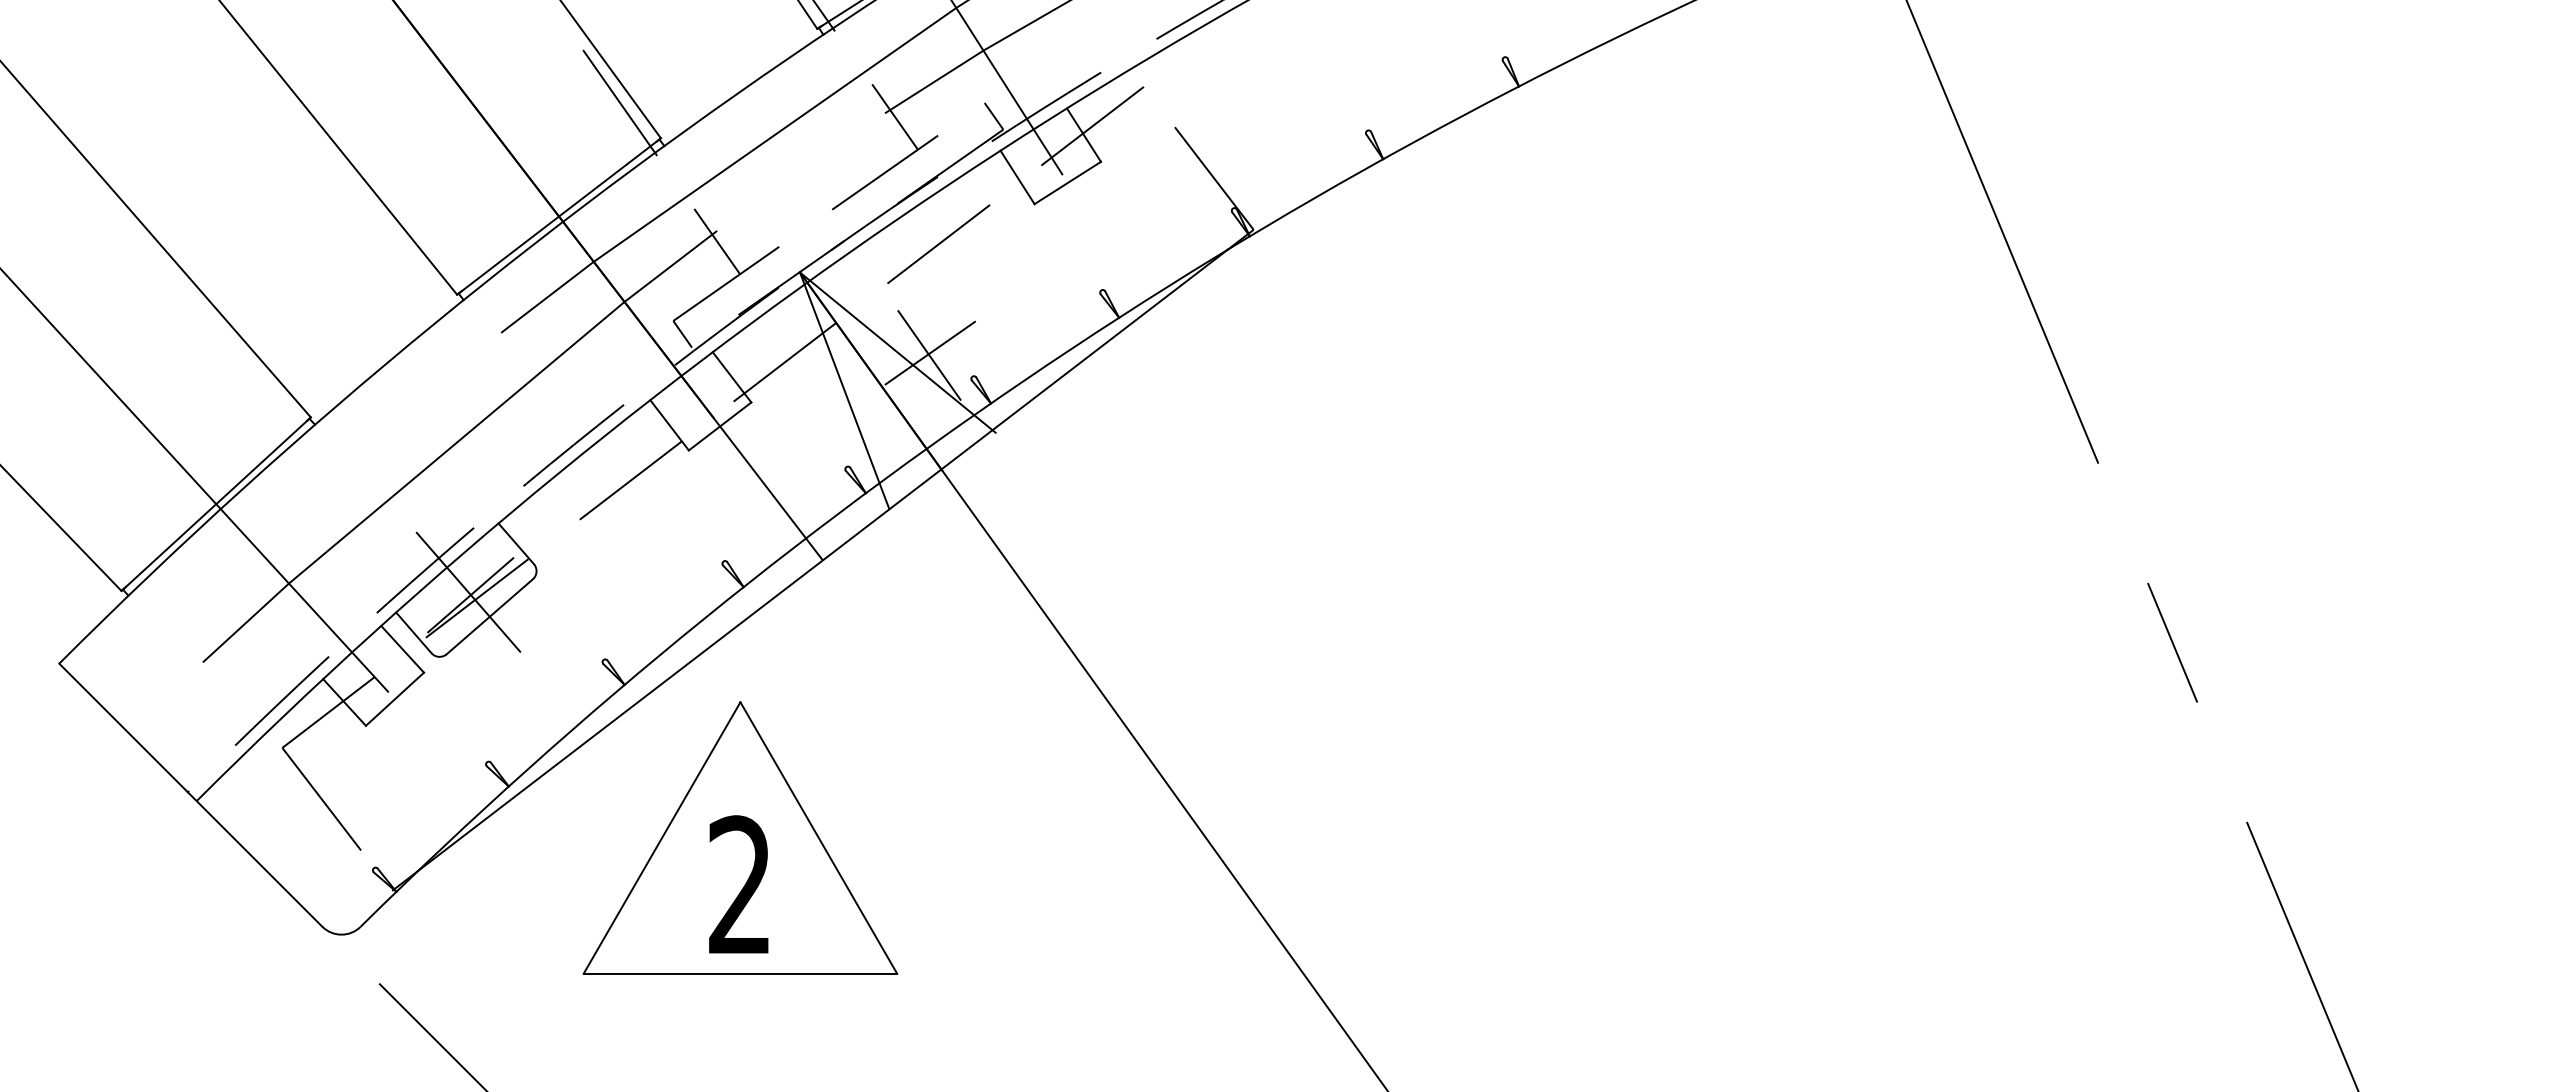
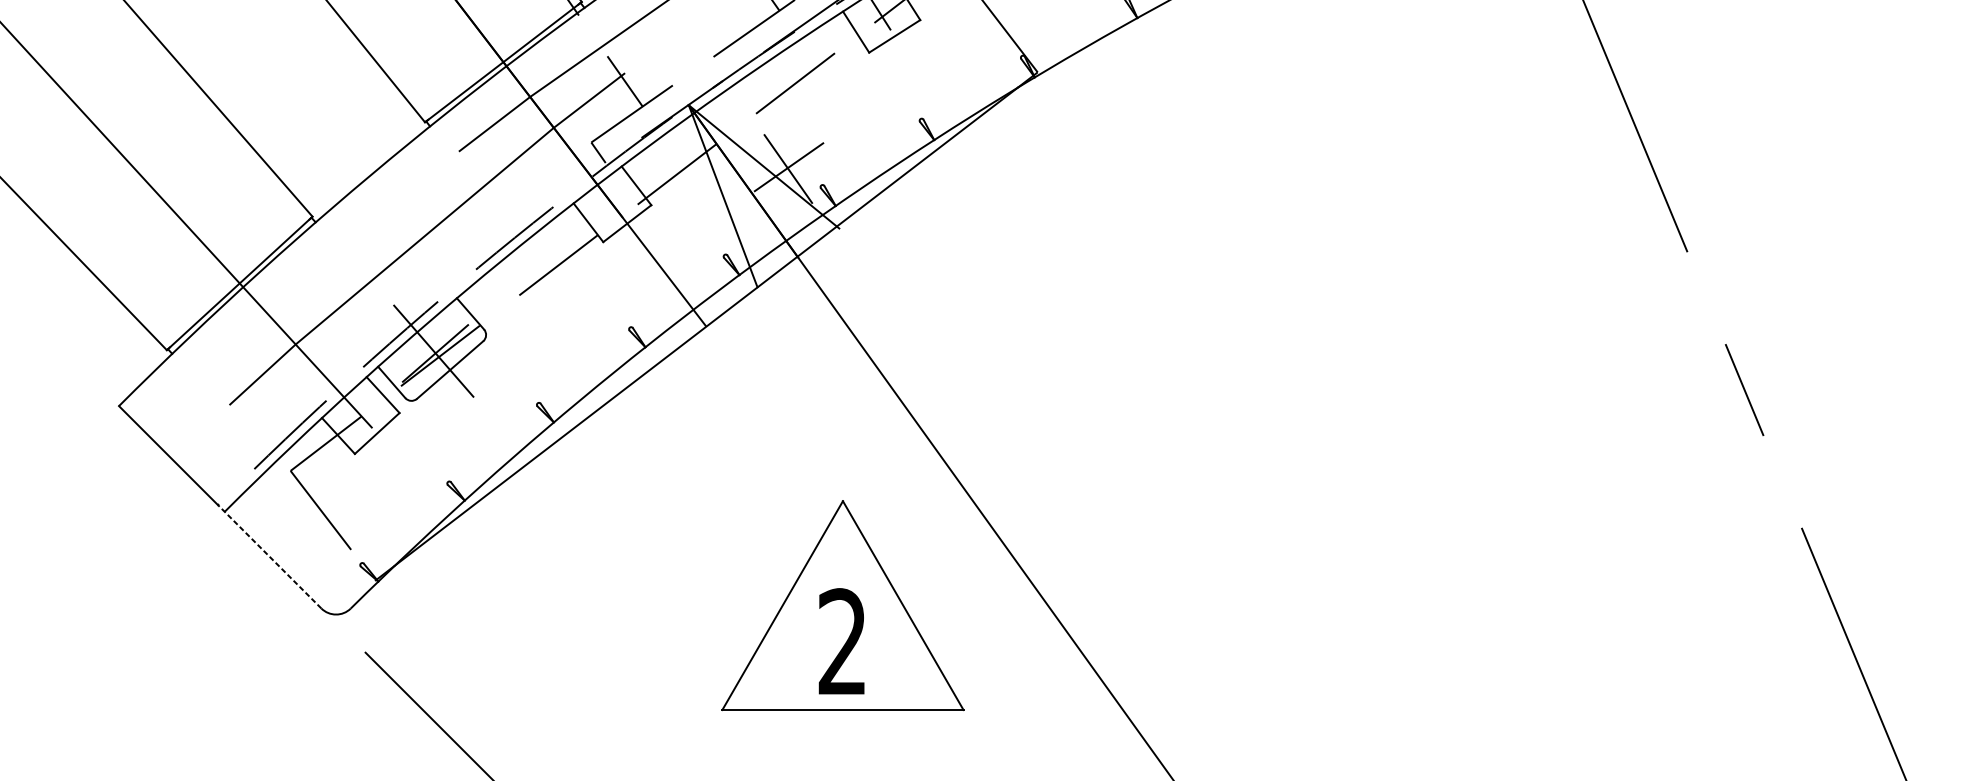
part: (740, 837) -> (843, 605), moved
line: (254, 859) -> (269, 556), solid -> dashed

